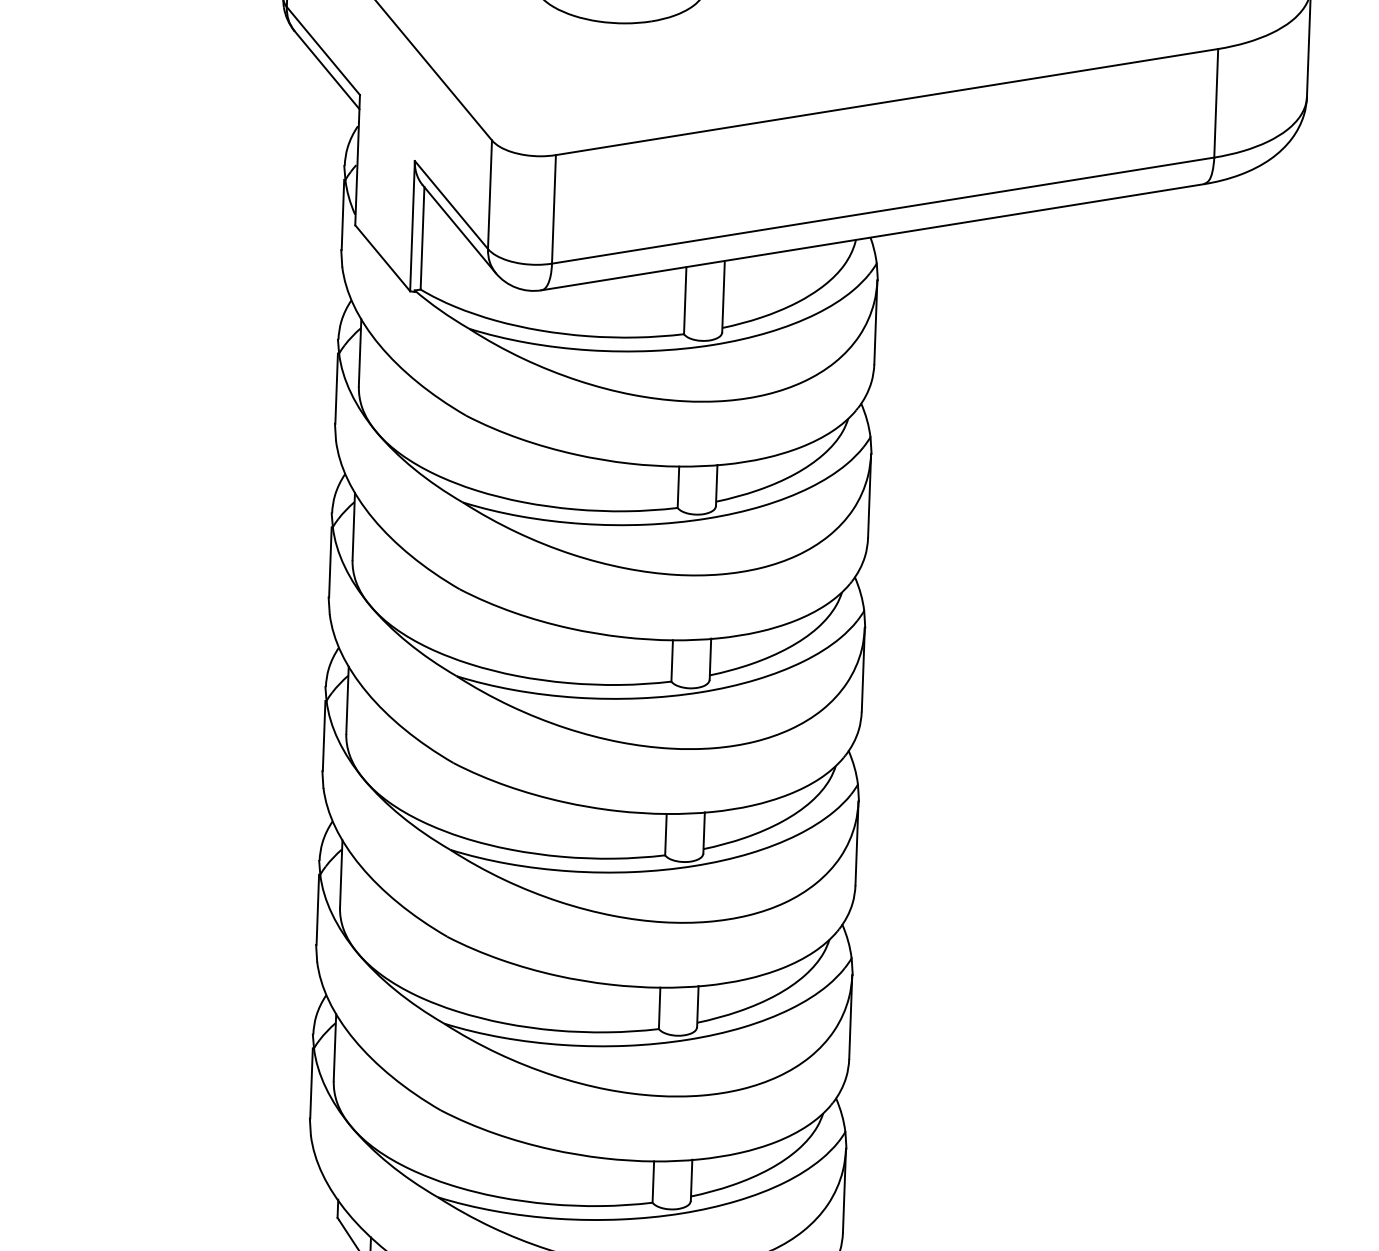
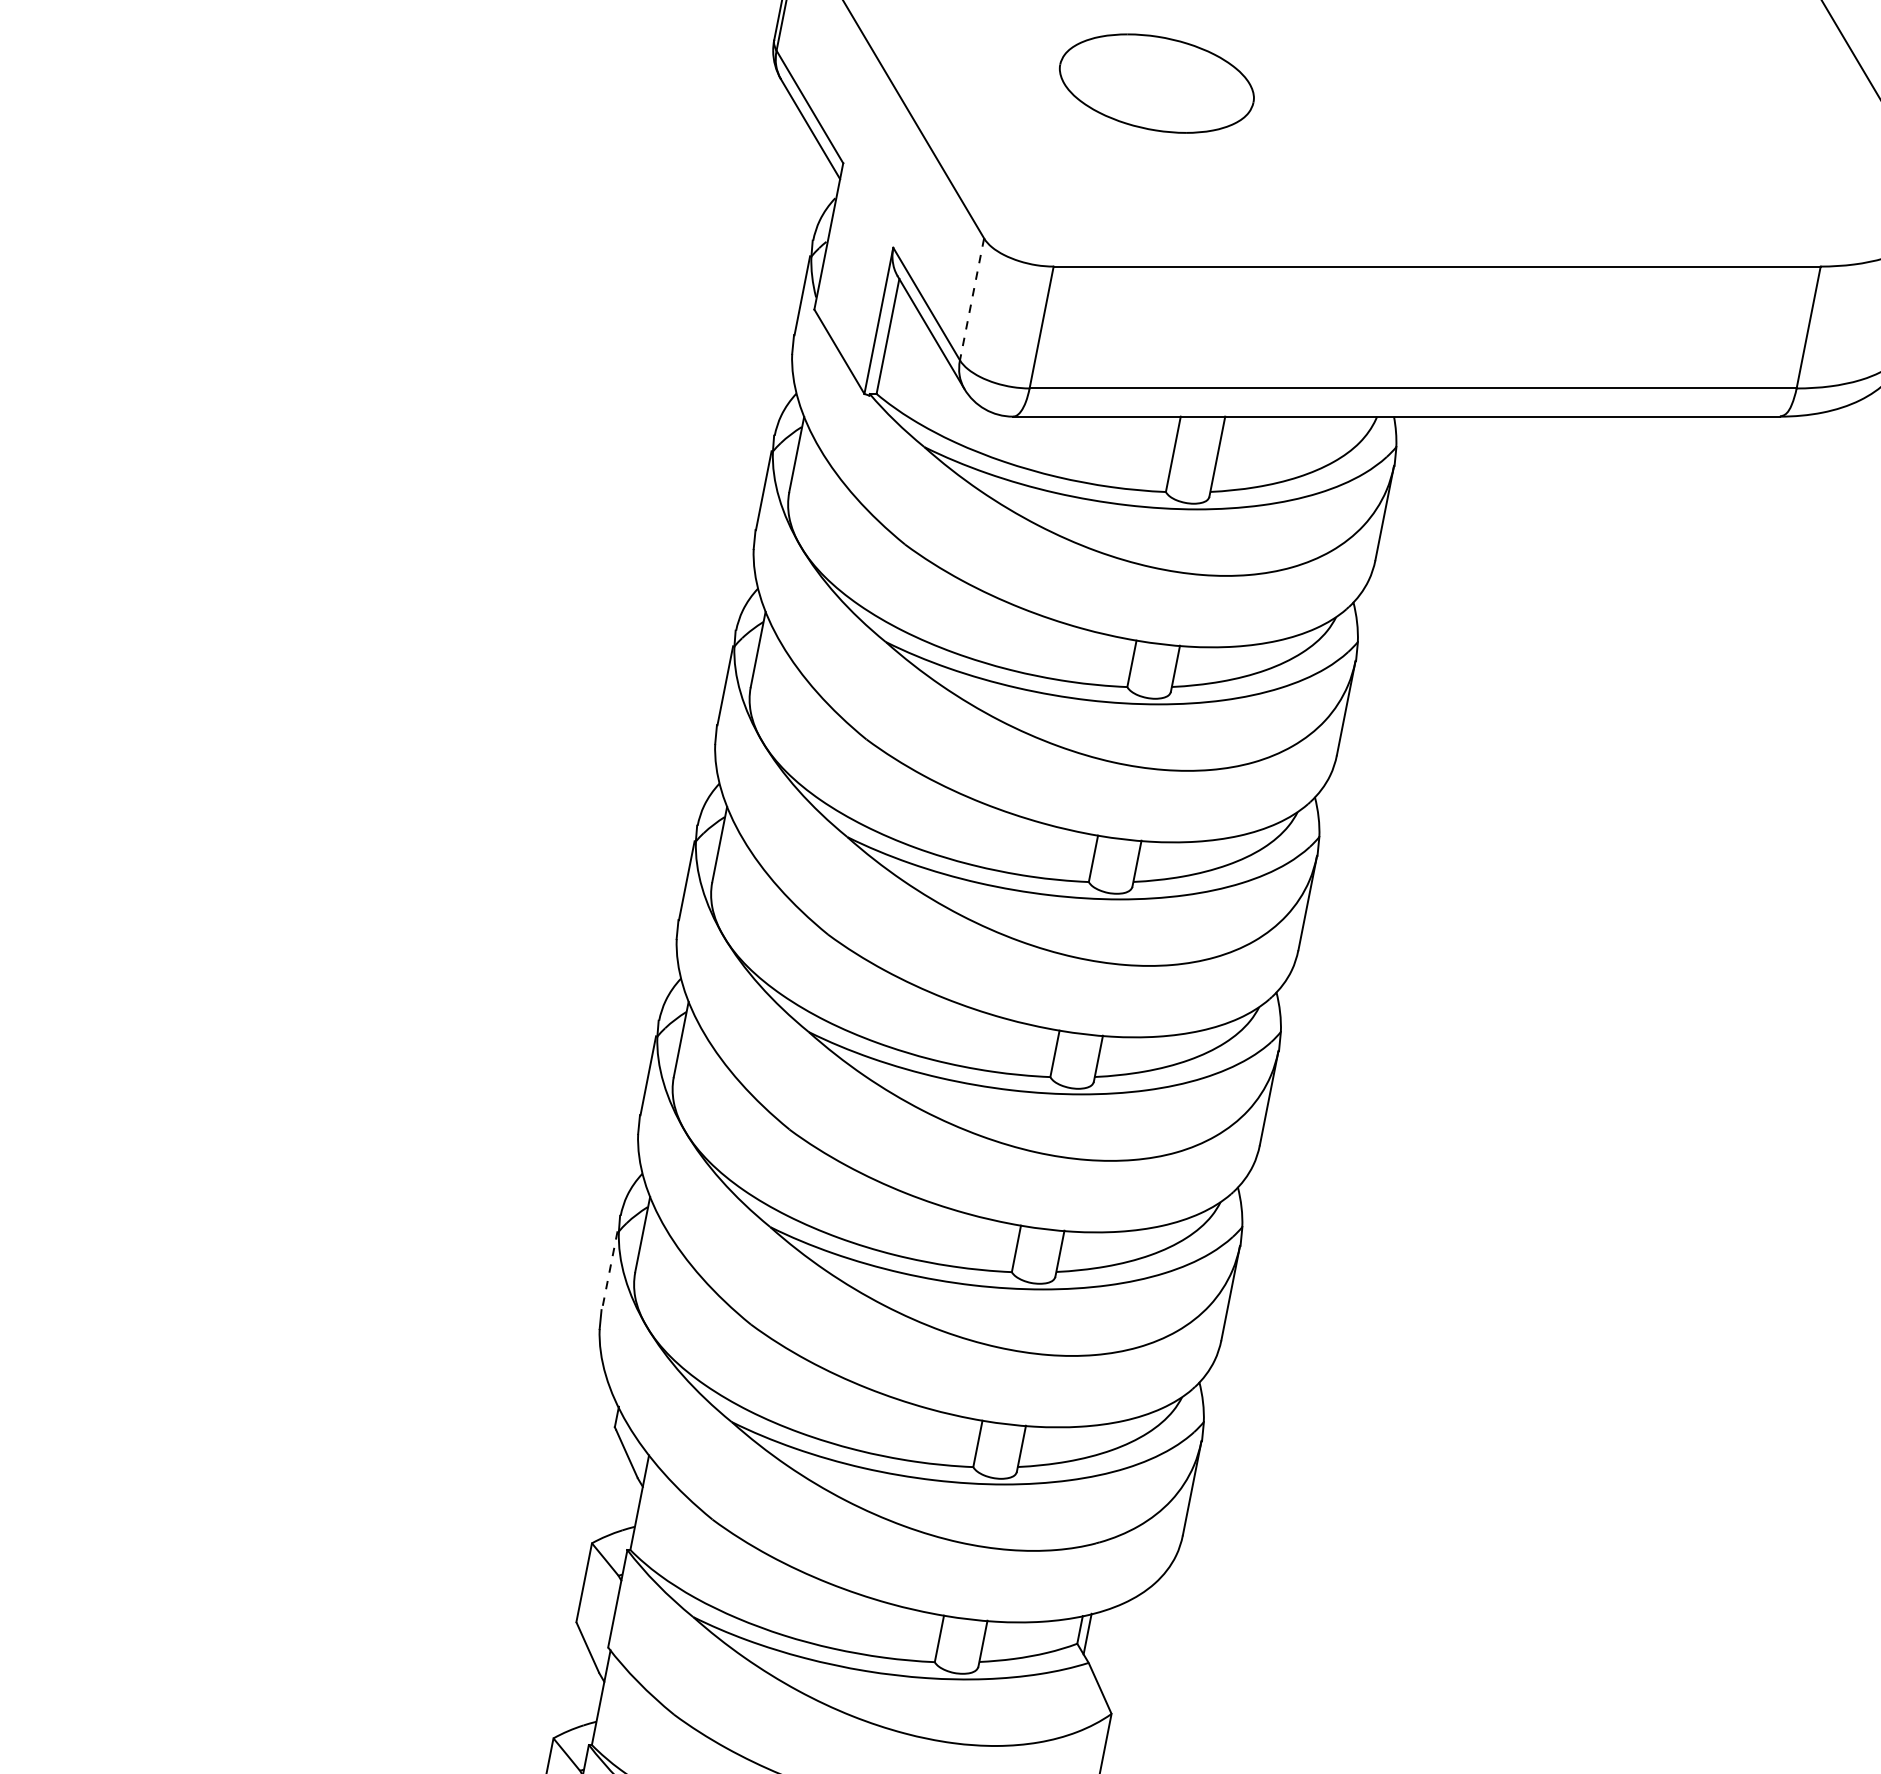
line: (489, 194) -> (971, 299), solid -> dashed
line: (311, 1084) -> (609, 1271), solid -> dashed

